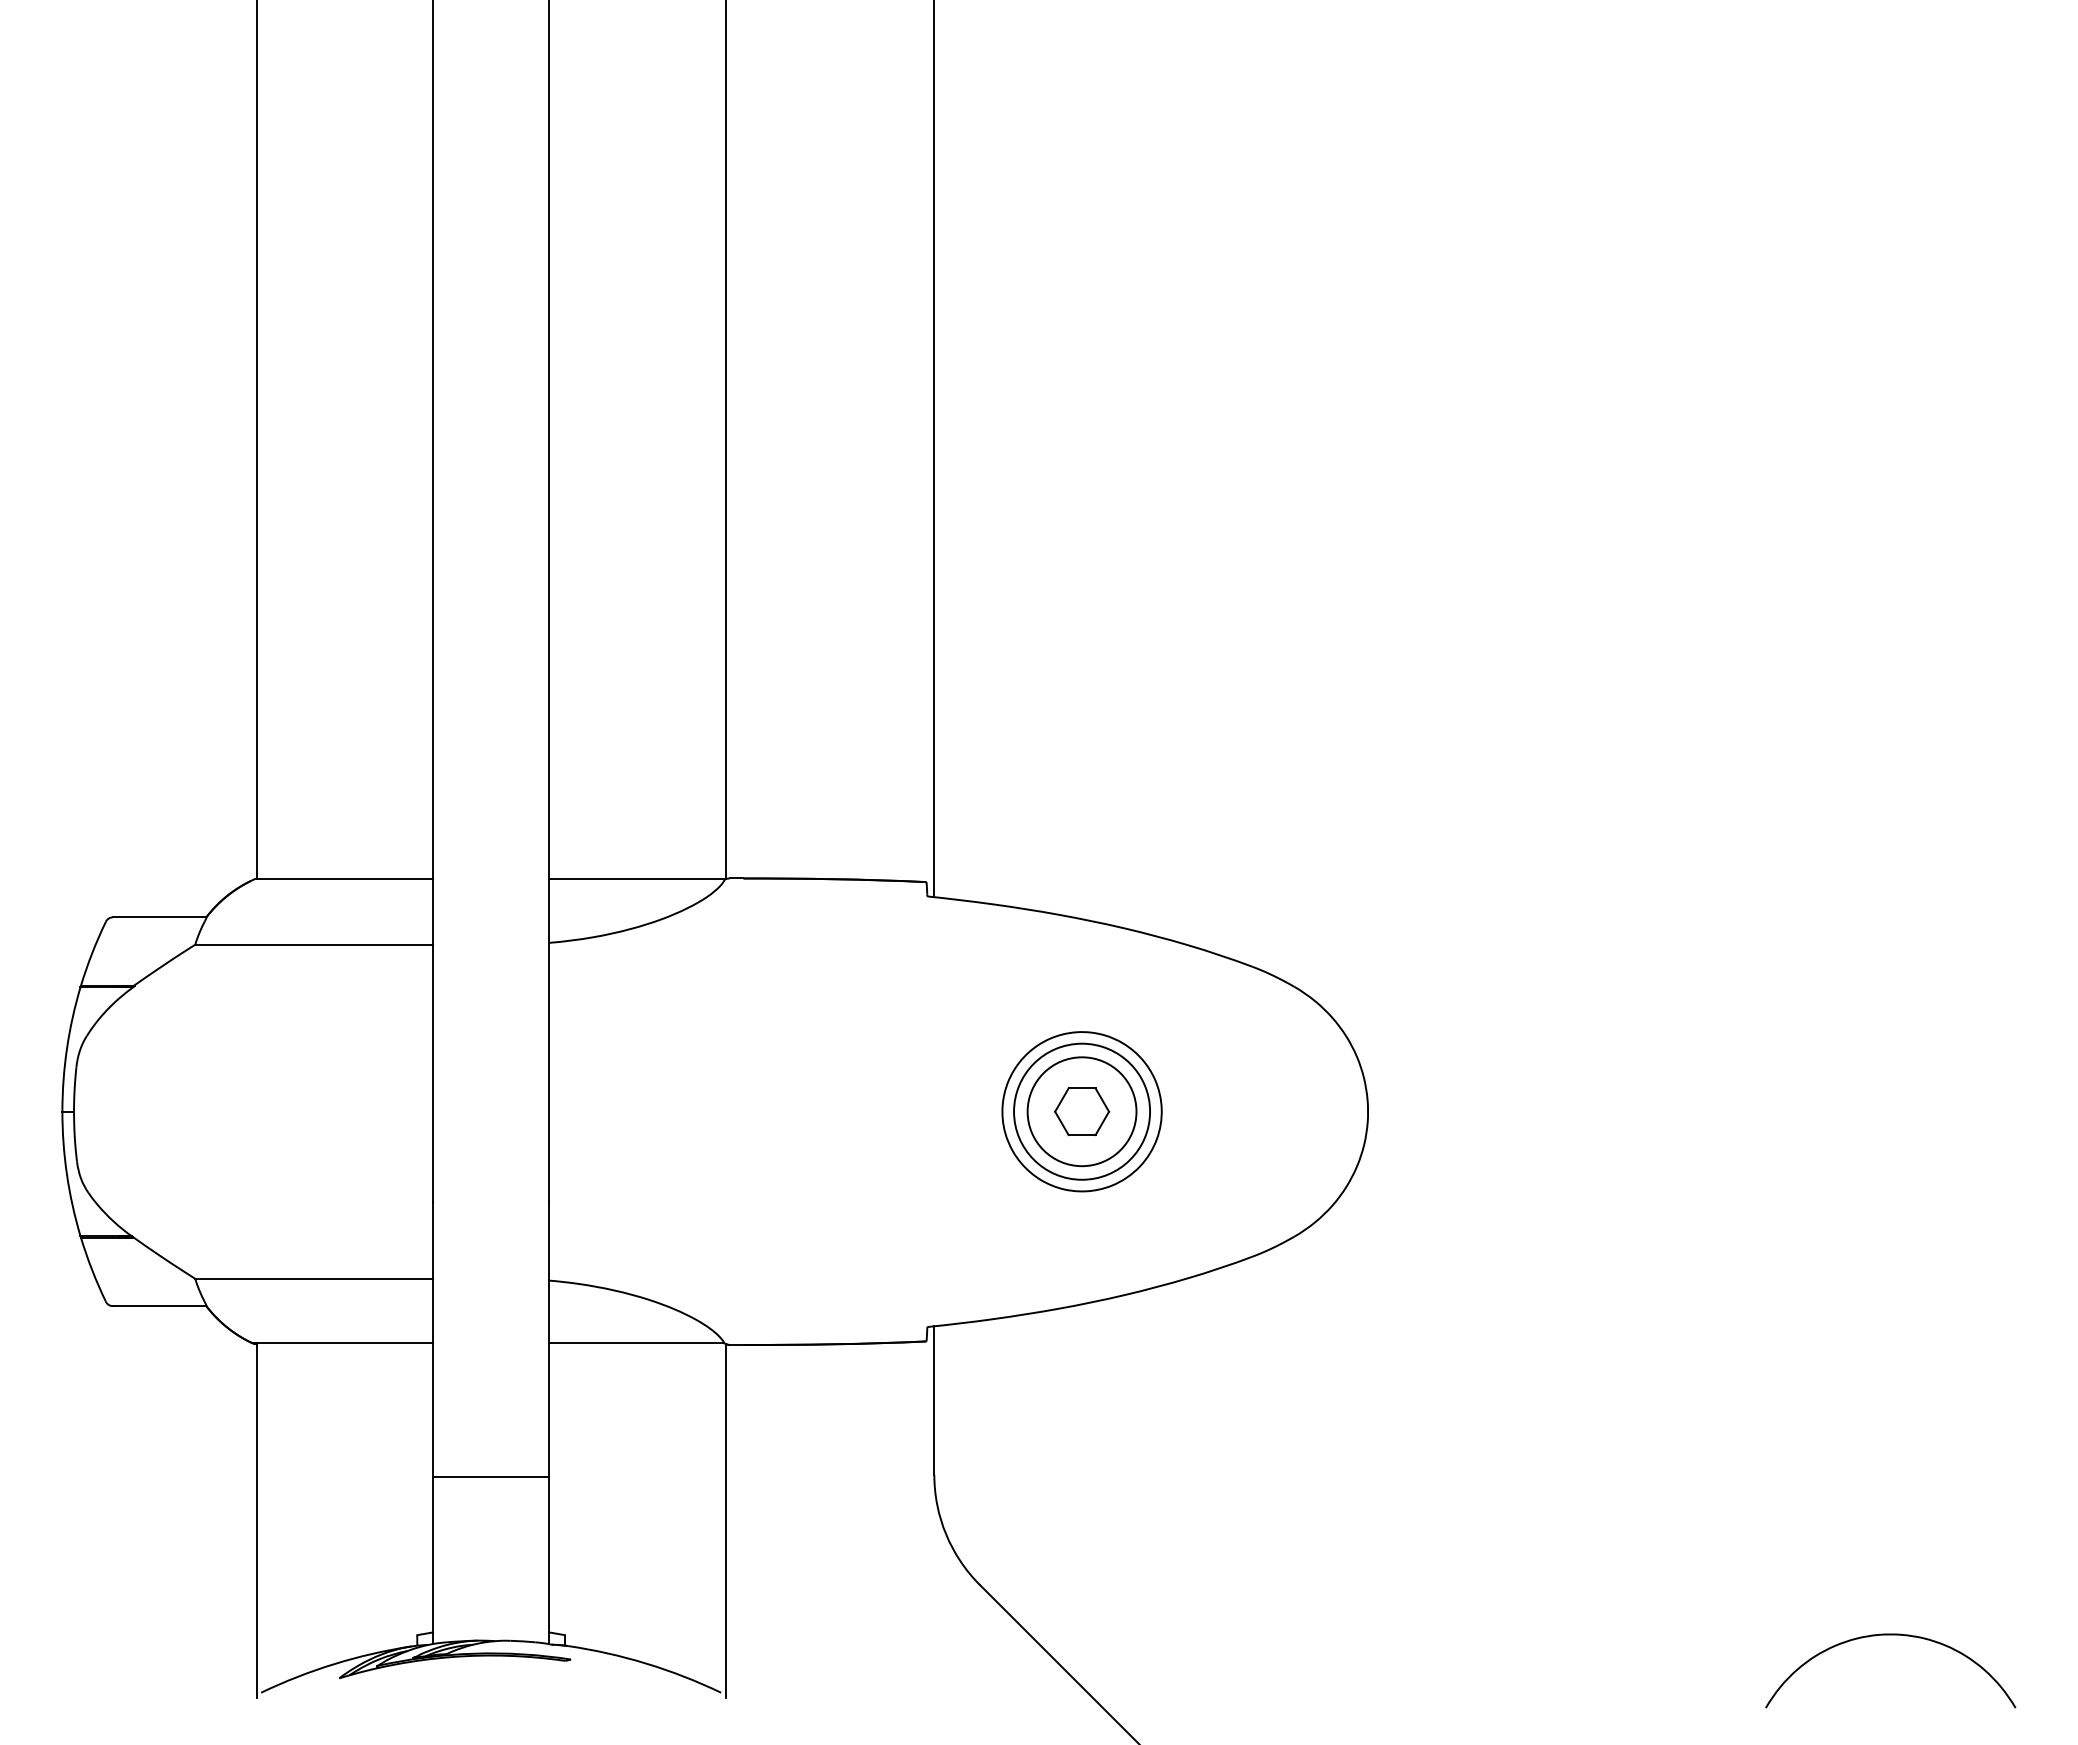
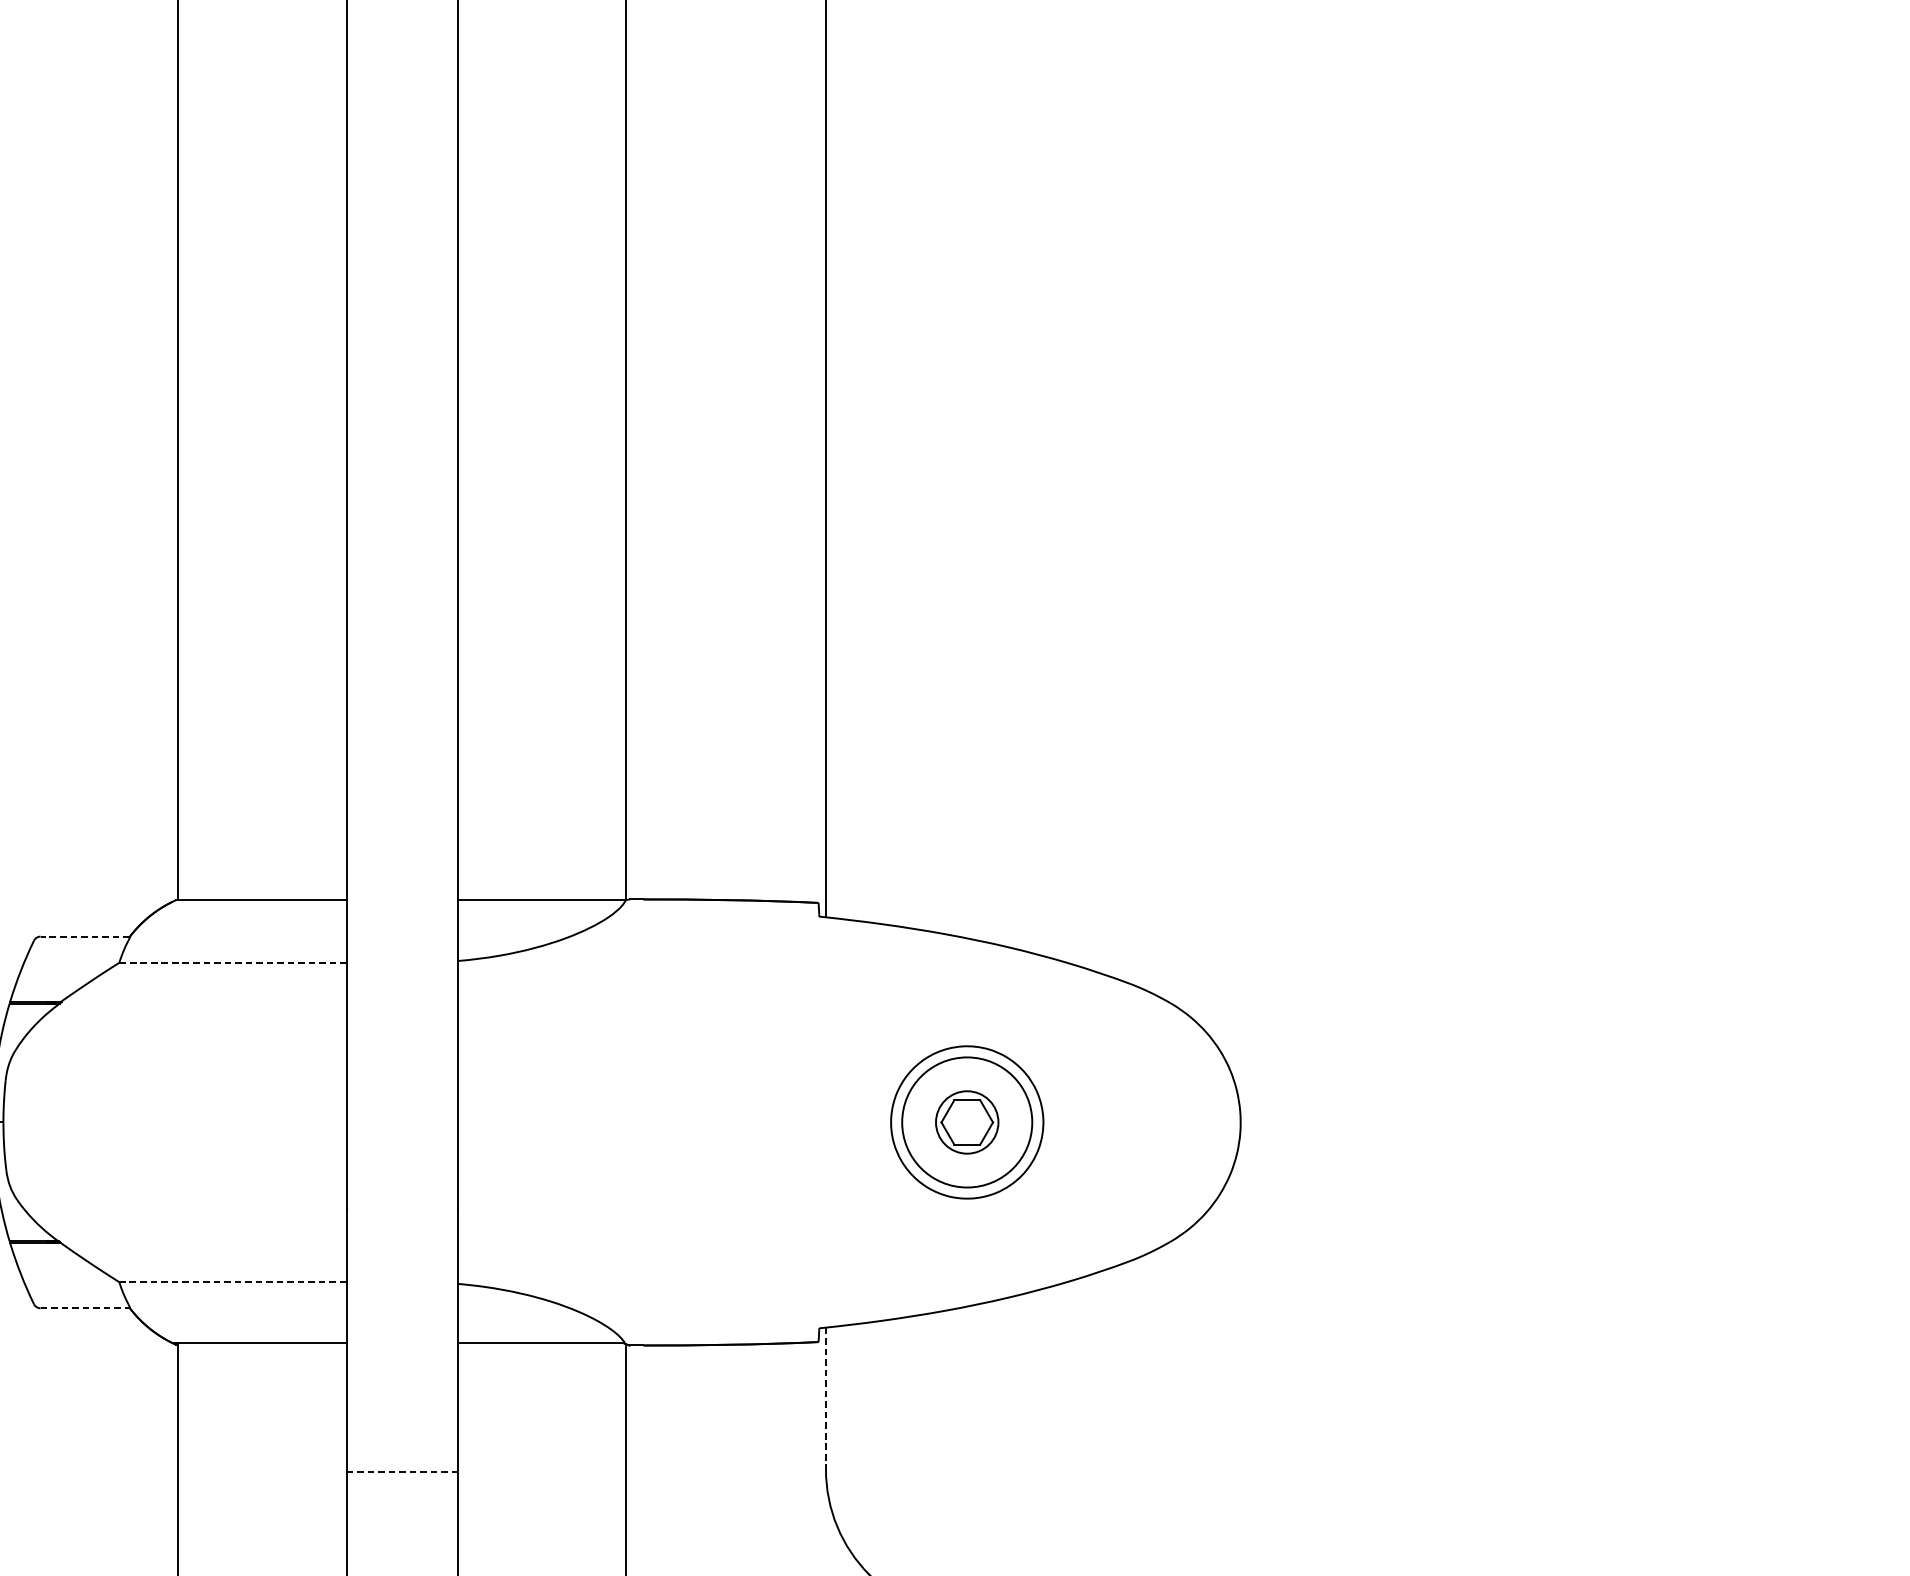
line: (159, 917) -> (85, 936), solid -> dashed
line: (314, 944) -> (233, 962), solid -> dashed
circle: (1081, 1111) -> (966, 1122), size x0.6
line: (314, 1278) -> (233, 1281), solid -> dashed
line: (159, 1306) -> (85, 1308), solid -> dashed
line: (934, 1401) -> (826, 1399), solid -> dashed
line: (491, 1477) -> (402, 1472), solid -> dashed

